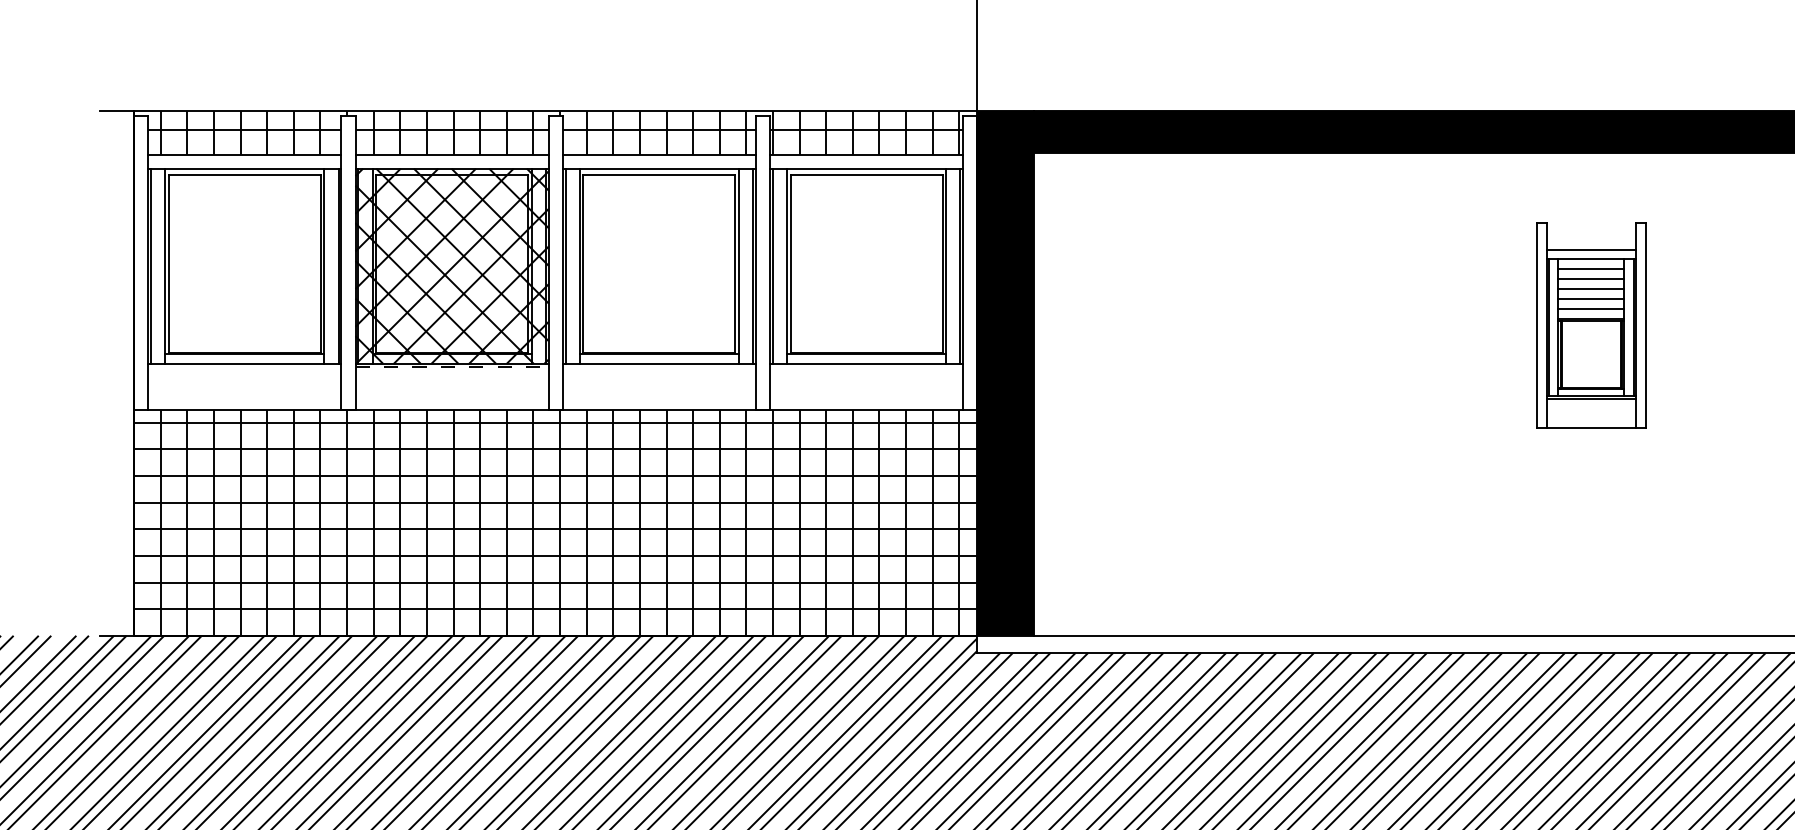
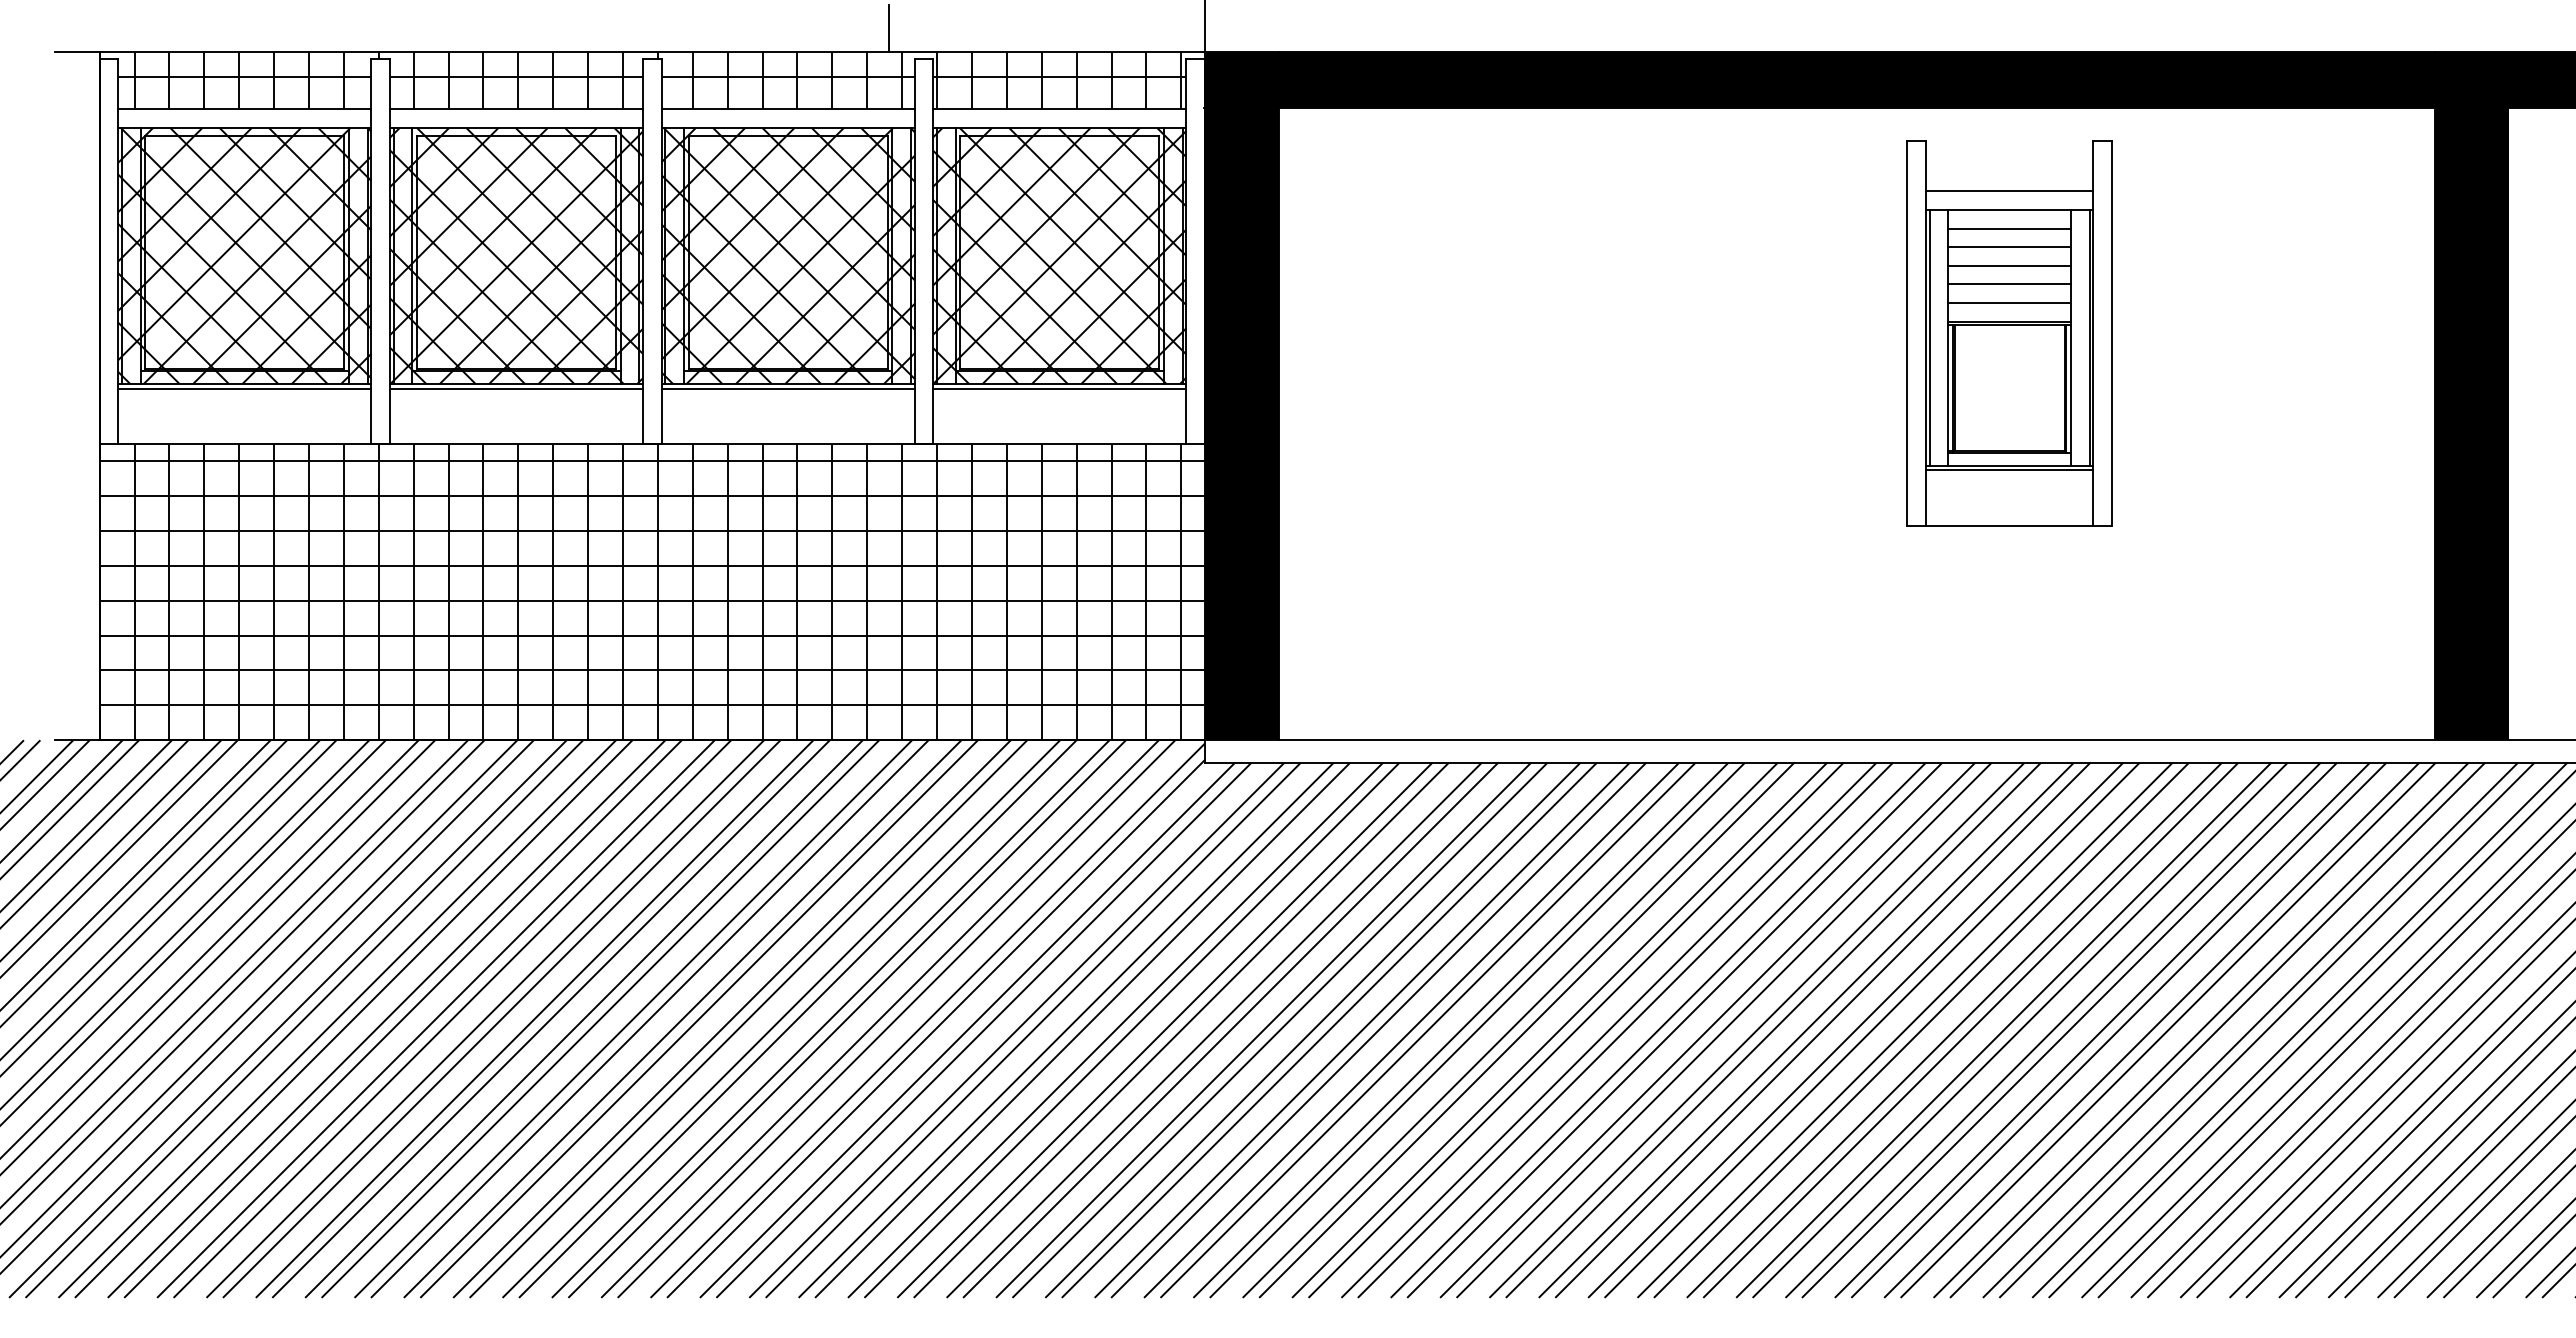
line: (735, 92) -> (888, 28), added
hatch: (244, 265) -> (244, 255), added
hatch: (658, 265) -> (787, 255), added
hatch: (866, 265) -> (1059, 255), added
part: (1591, 325) -> (2009, 333), size x1.43
line: (244, 367) -> (244, 388), added
line: (452, 367) -> (516, 388), dashed -> solid
line: (658, 367) -> (787, 388), added
line: (866, 367) -> (1059, 388), added

